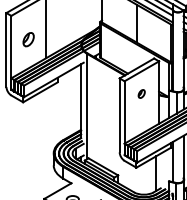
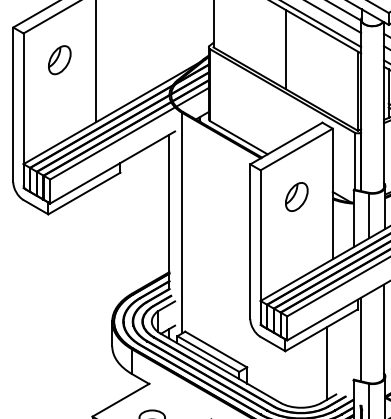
part: (28, 39) -> (59, 59), moved
part: (141, 93) -> (295, 195), size x1.67

